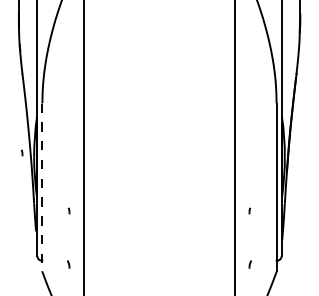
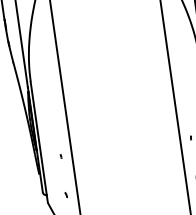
part: (22, 152) -> (21, 119), removed
line: (42, 187) -> (39, 142), dashed -> solid

